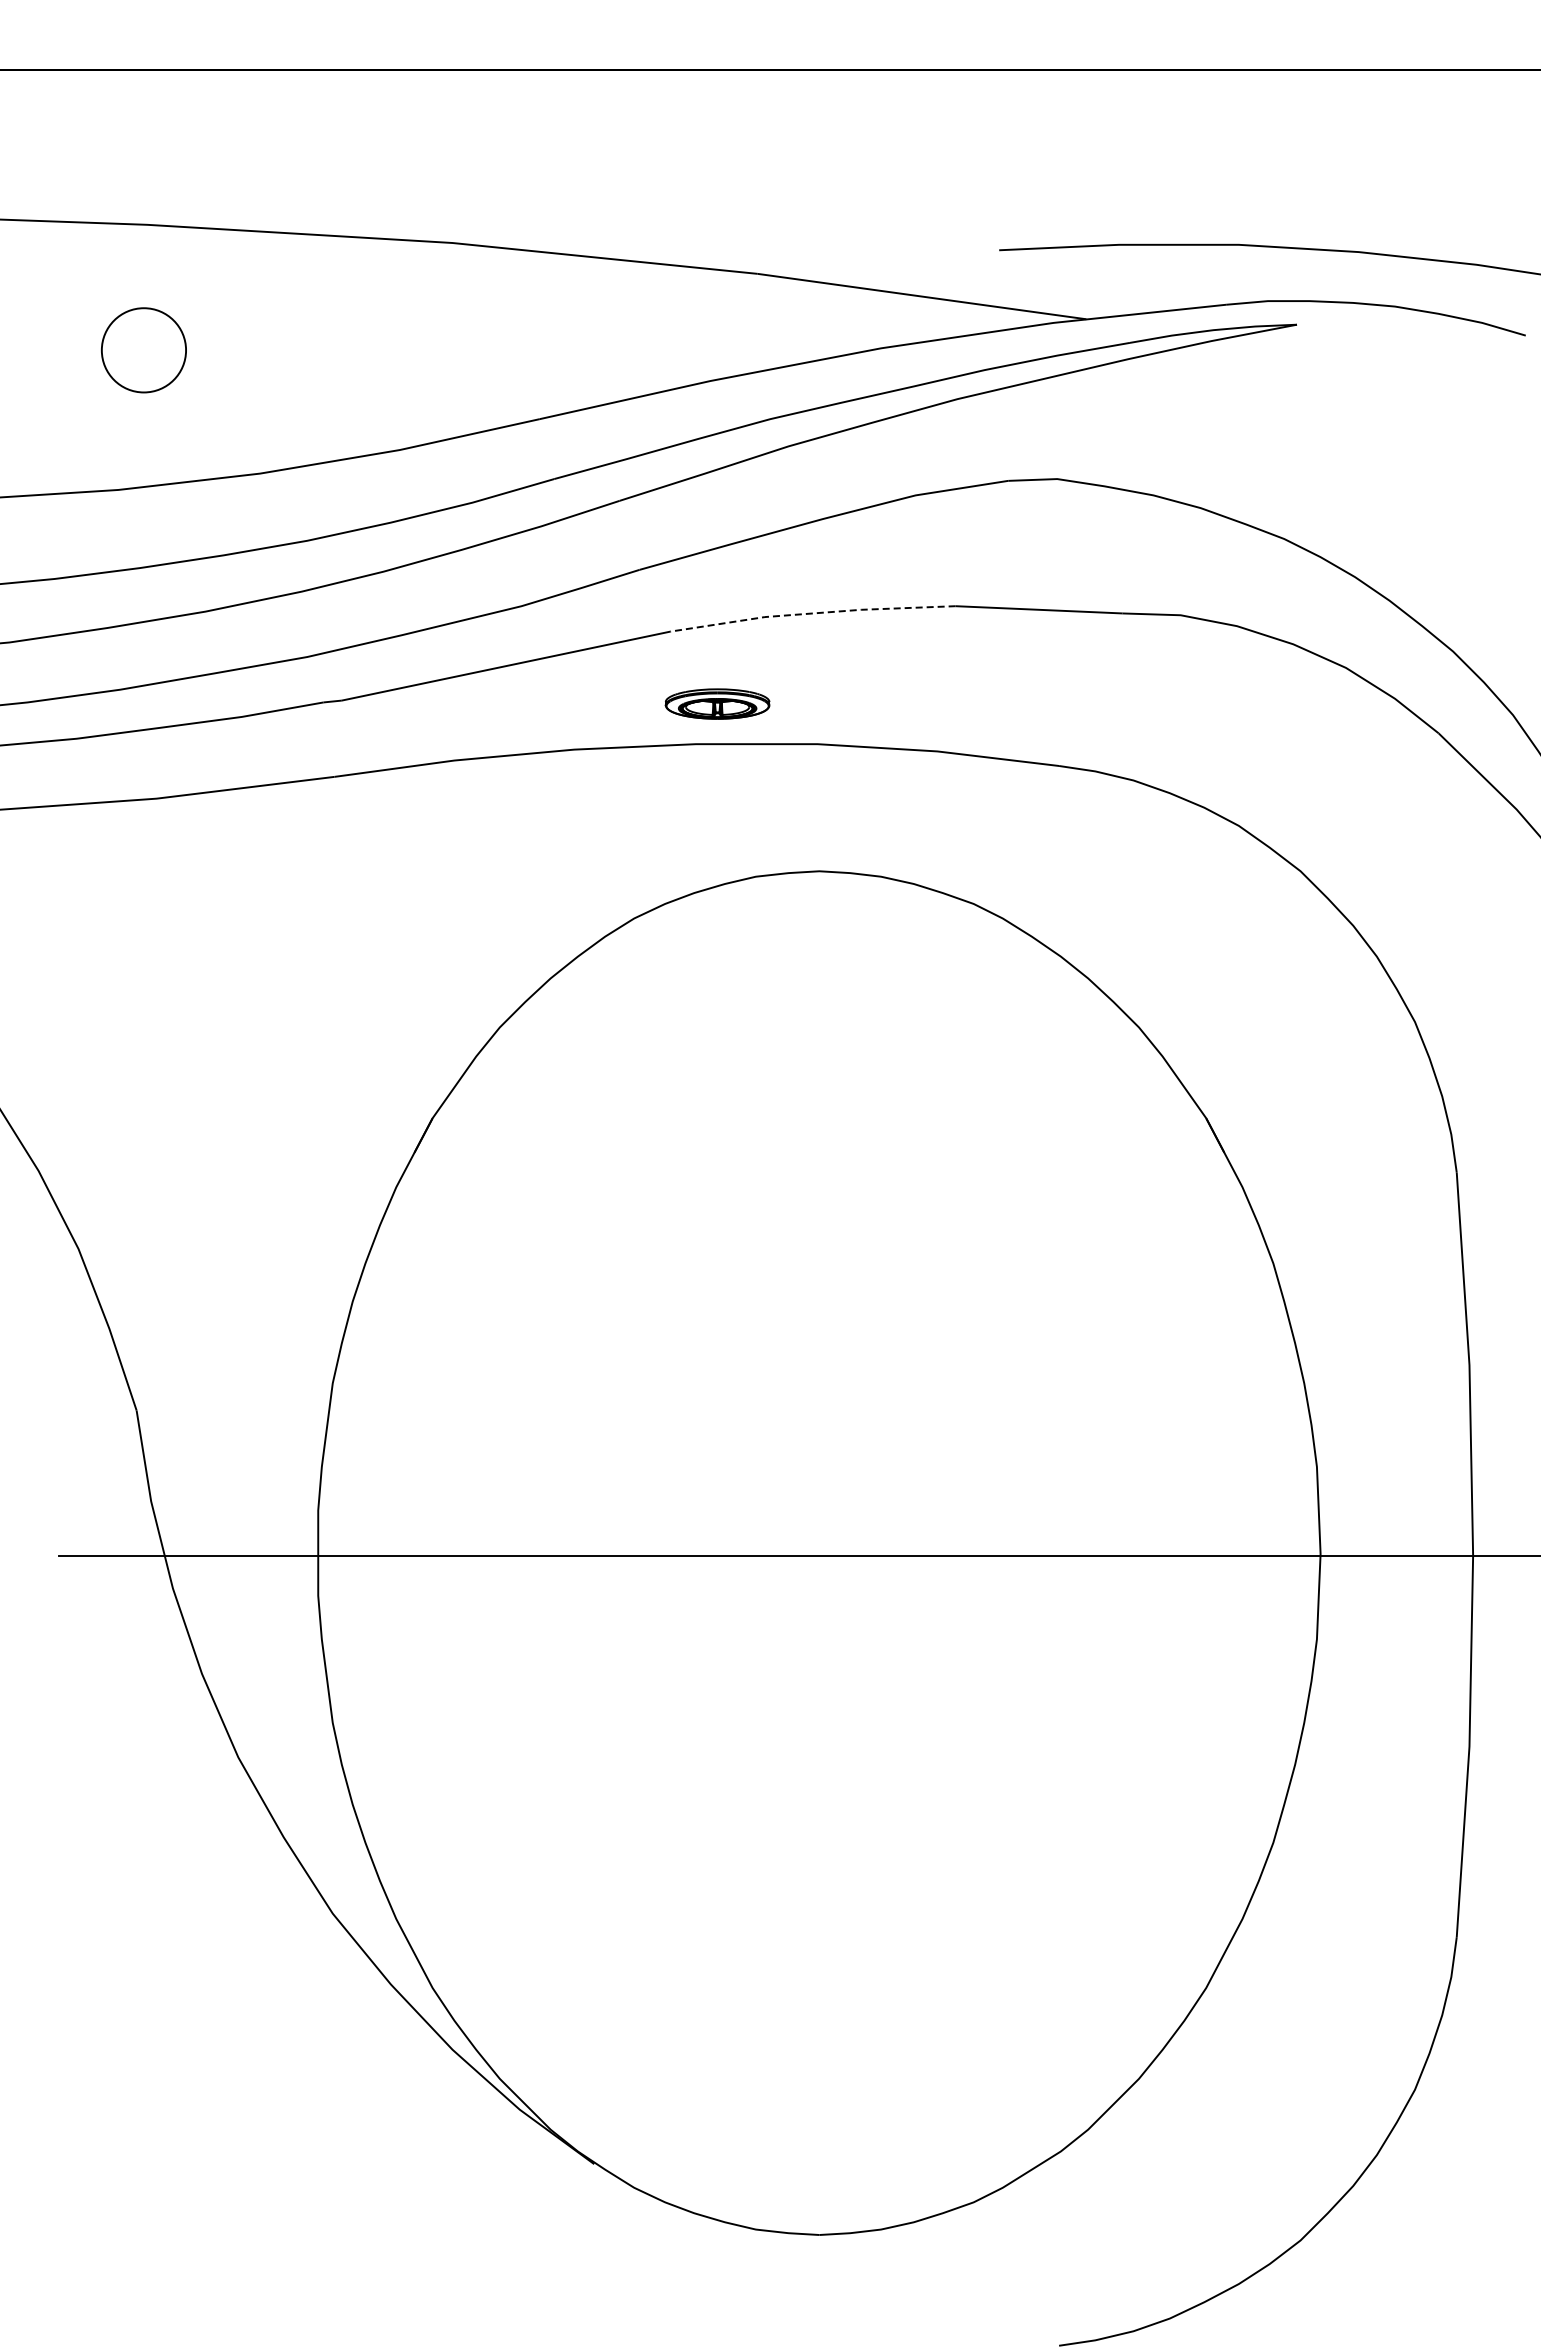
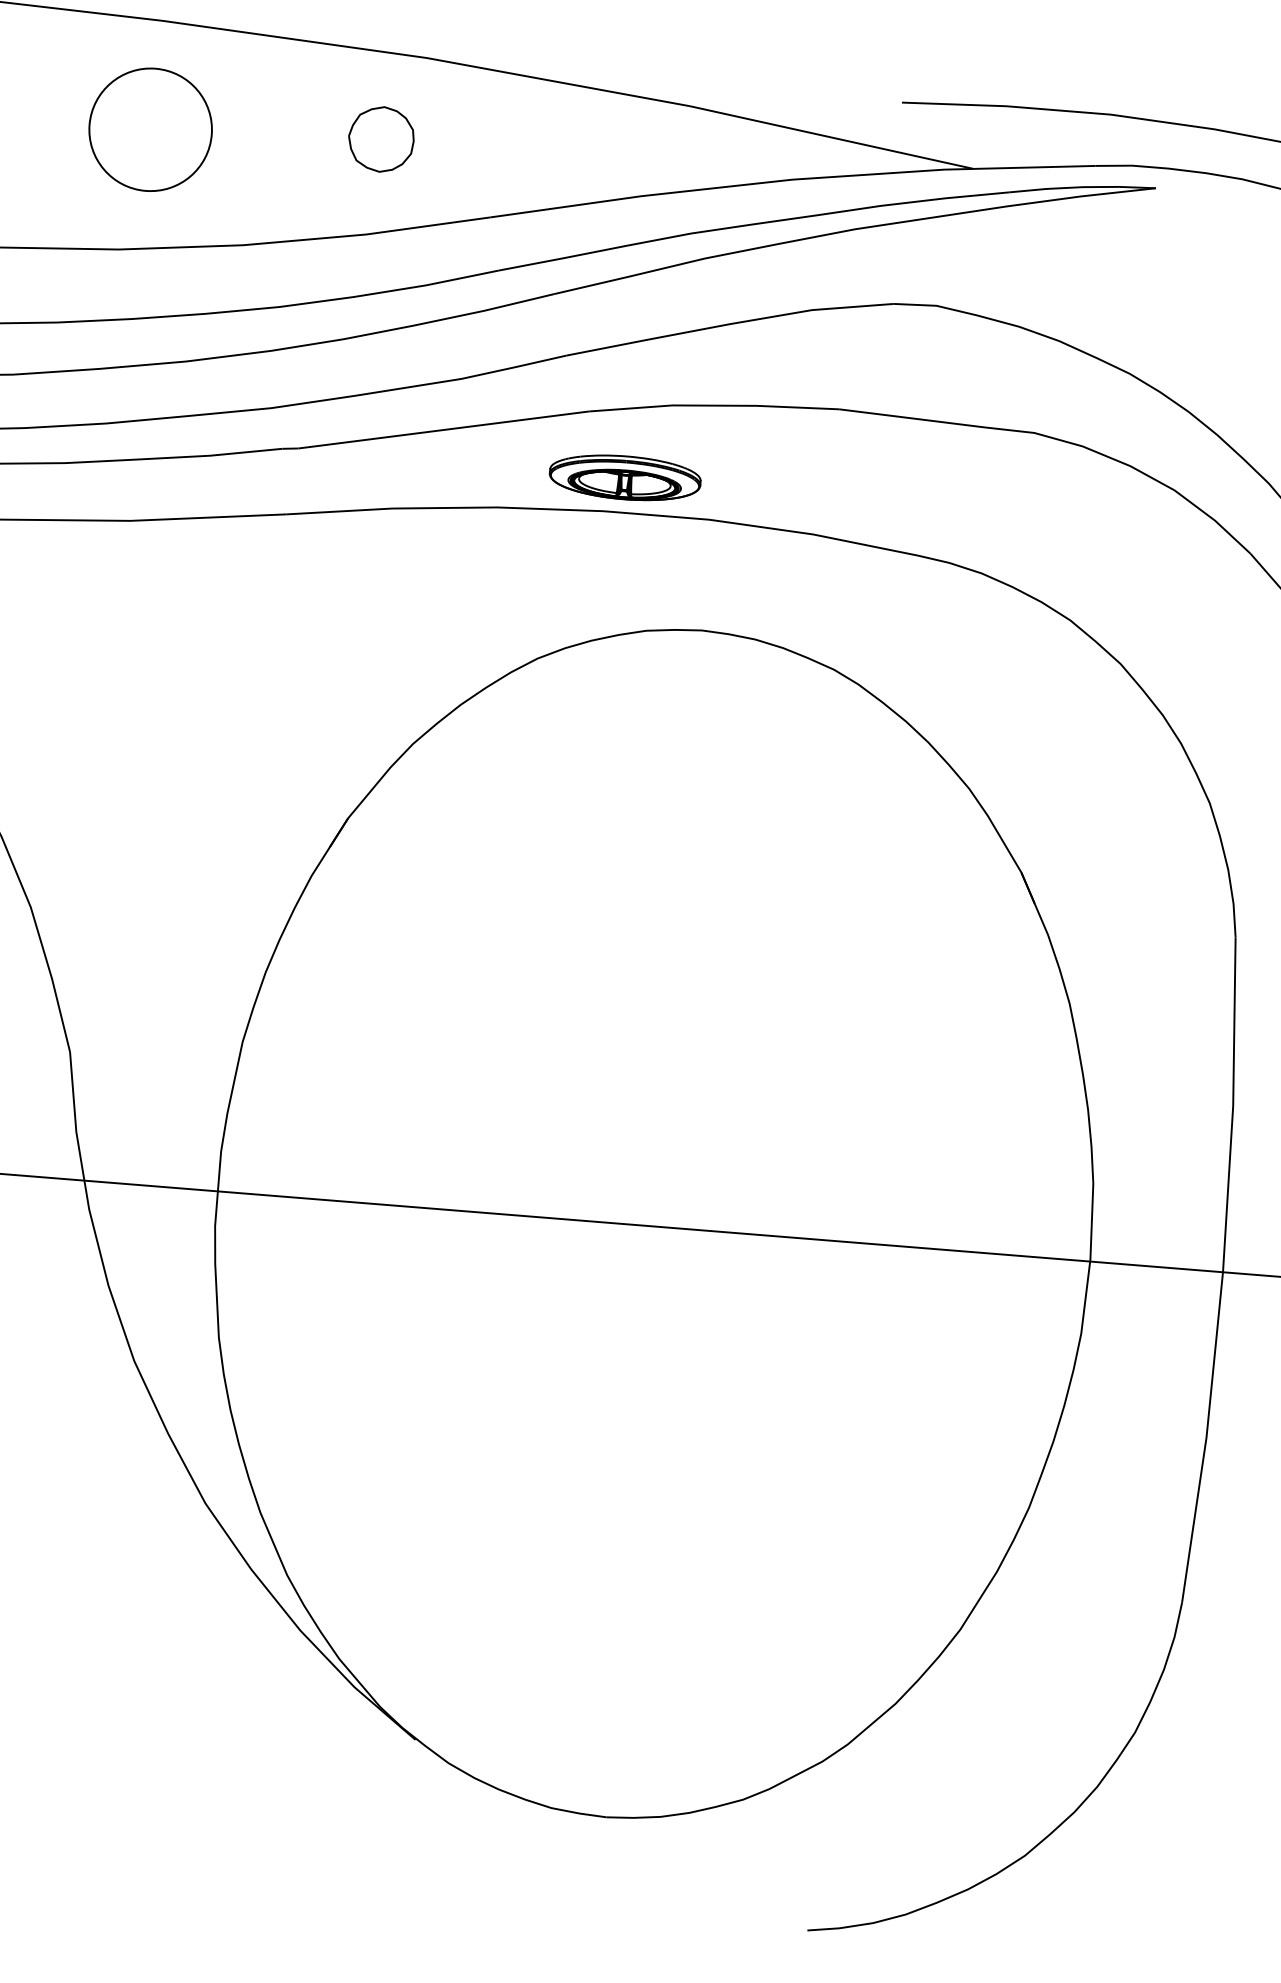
part: (408, 340) -> (381, 139), added
circle: (143, 350) -> (150, 129), size x1.67
line: (812, 613) -> (714, 405), dashed -> solid
part: (717, 703) -> (625, 477), size x1.67

